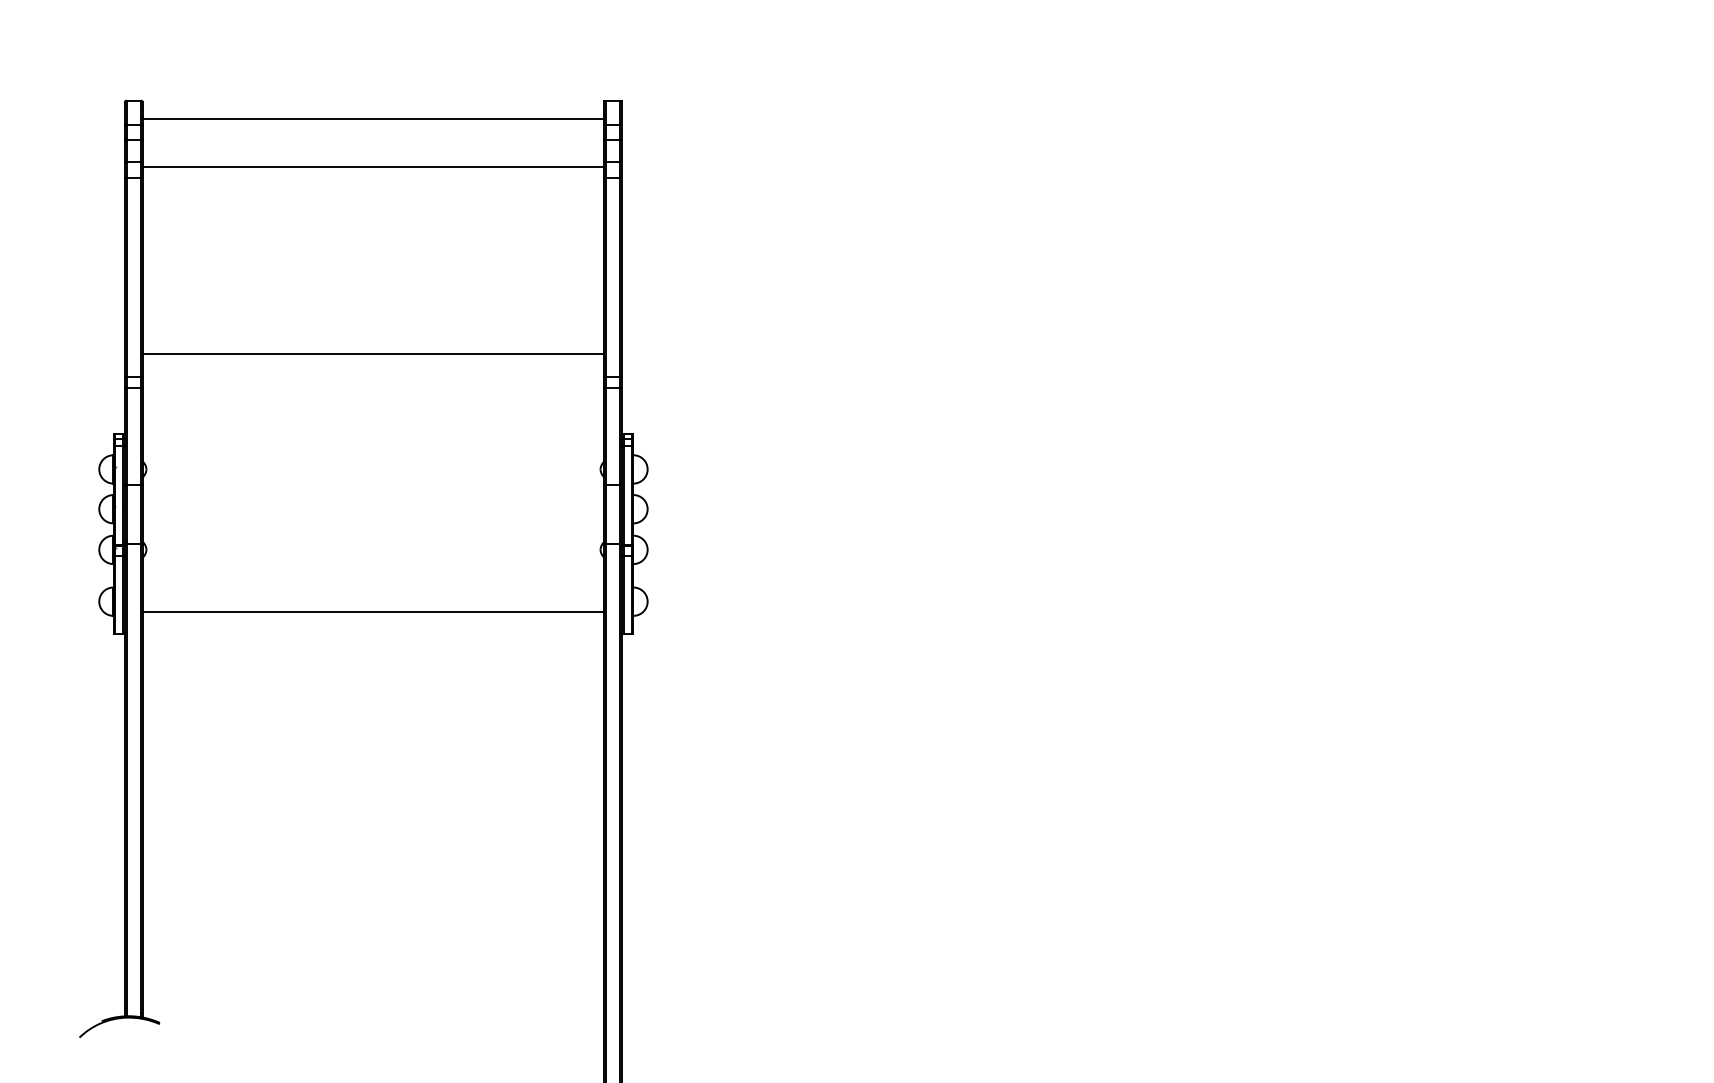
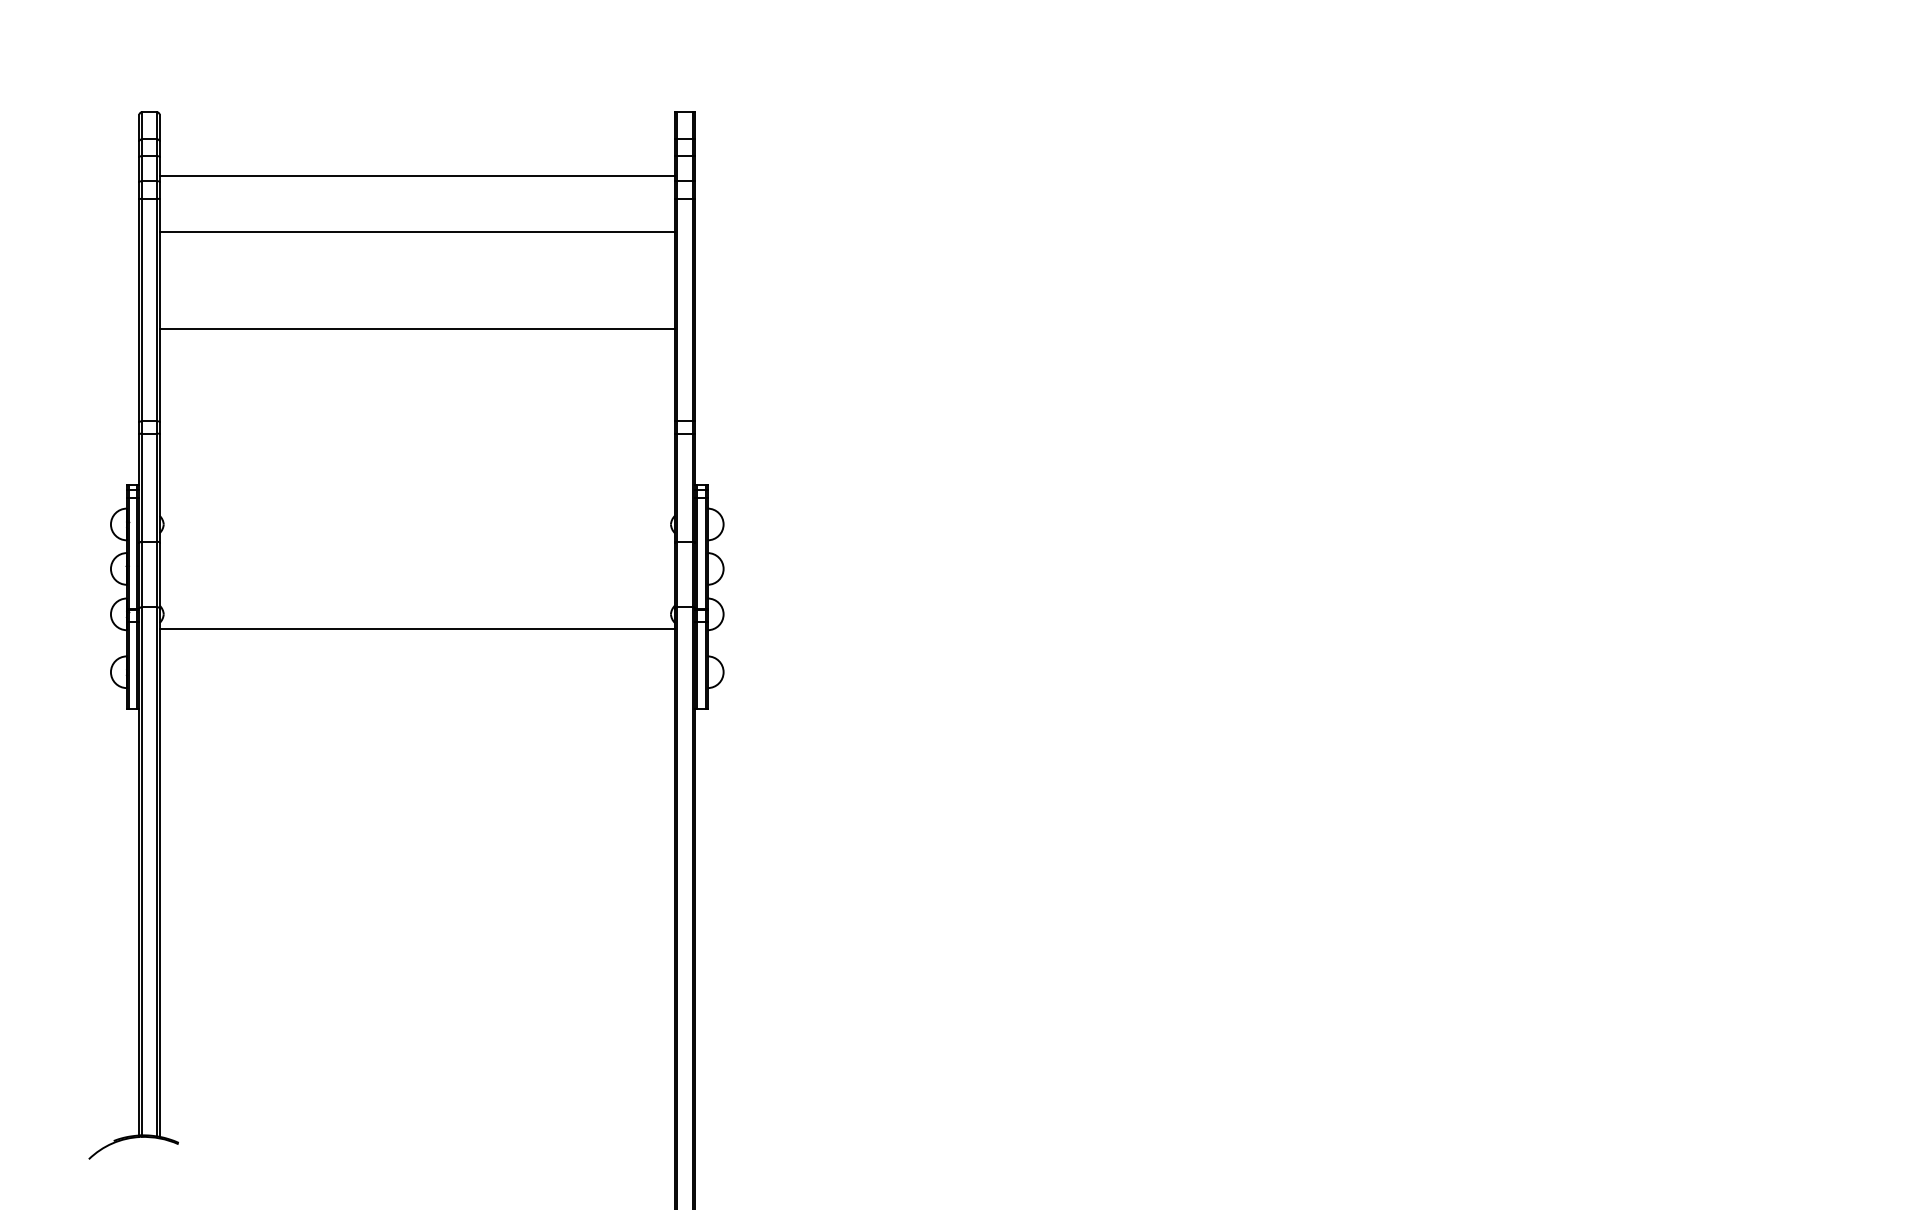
line: (373, 119) -> (417, 176), moved
line: (373, 166) -> (417, 231), moved
line: (373, 353) -> (417, 328), moved
line: (373, 612) -> (417, 629), moved

